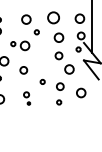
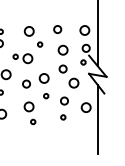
circle: (53, 17) -> (57, 29), size x0.62
circle: (40, 64) -> (43, 78), added
part: (26, 98) -> (29, 113), size x1.67
line: (92, 103) -> (97, 118), added

